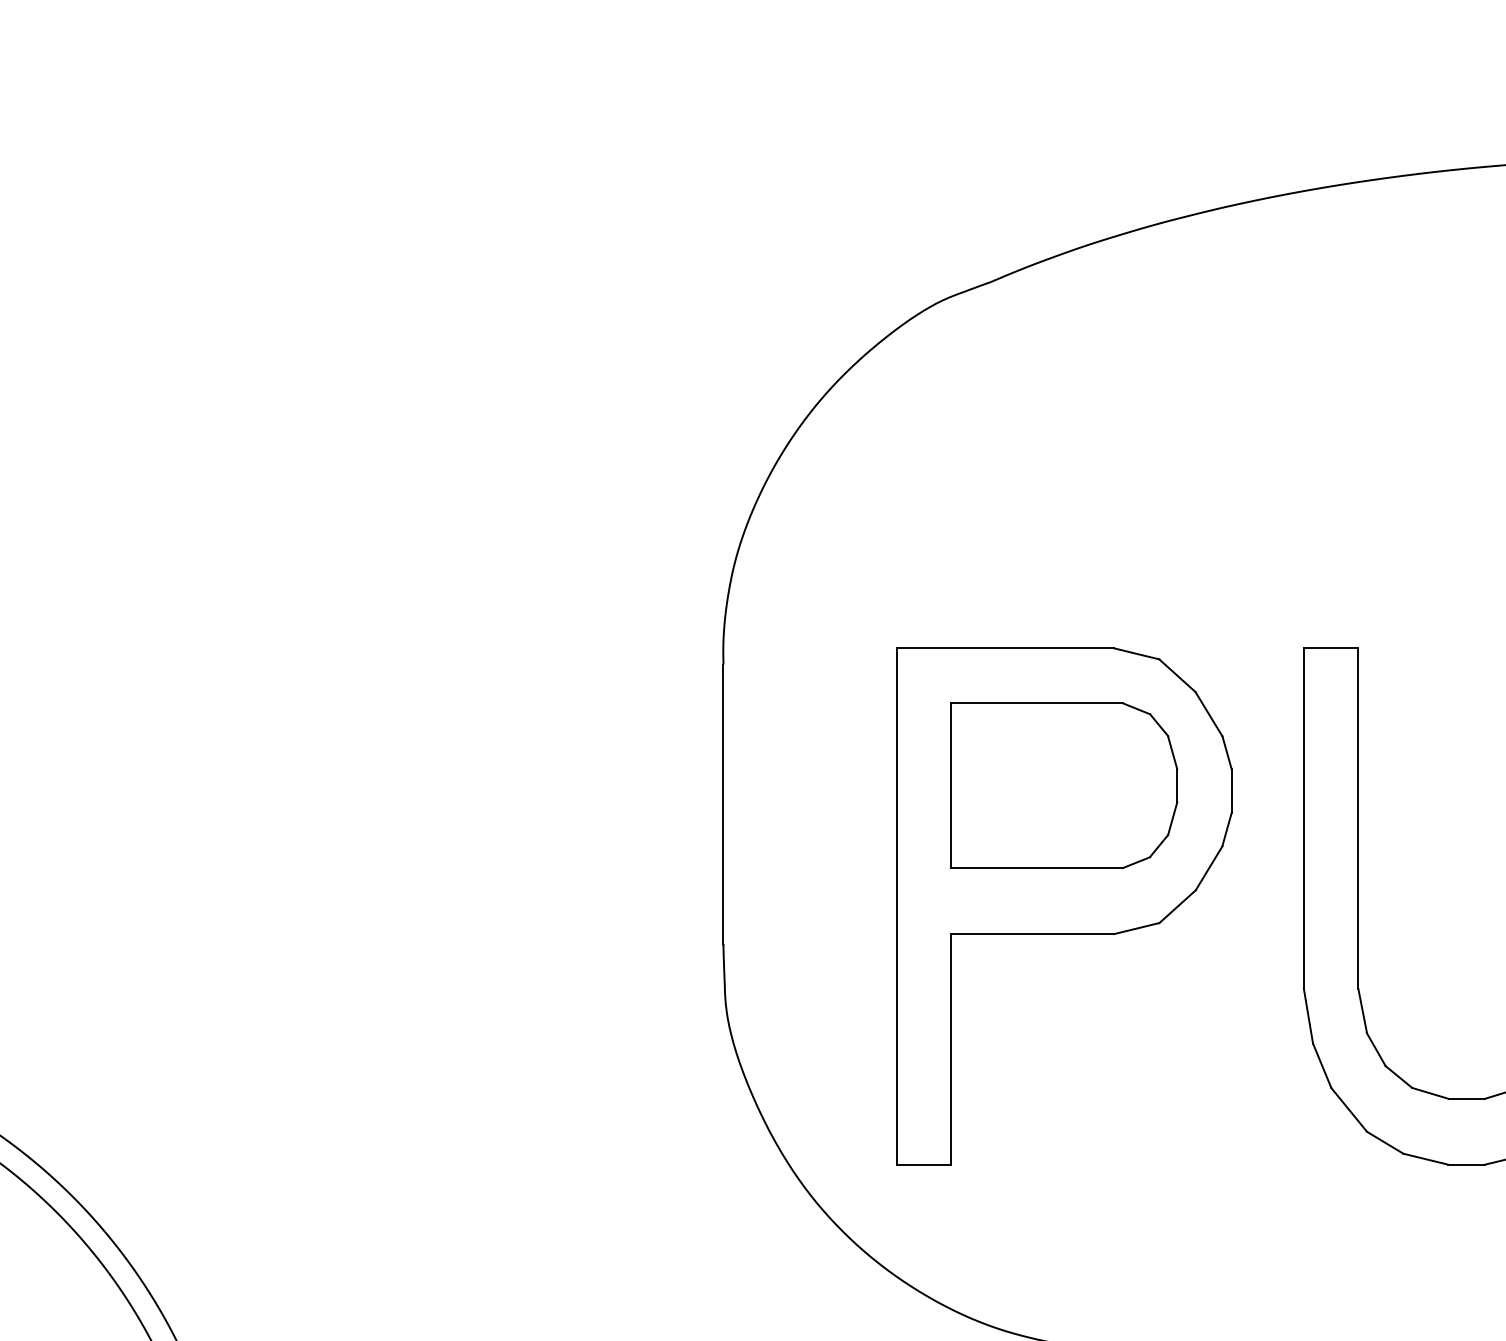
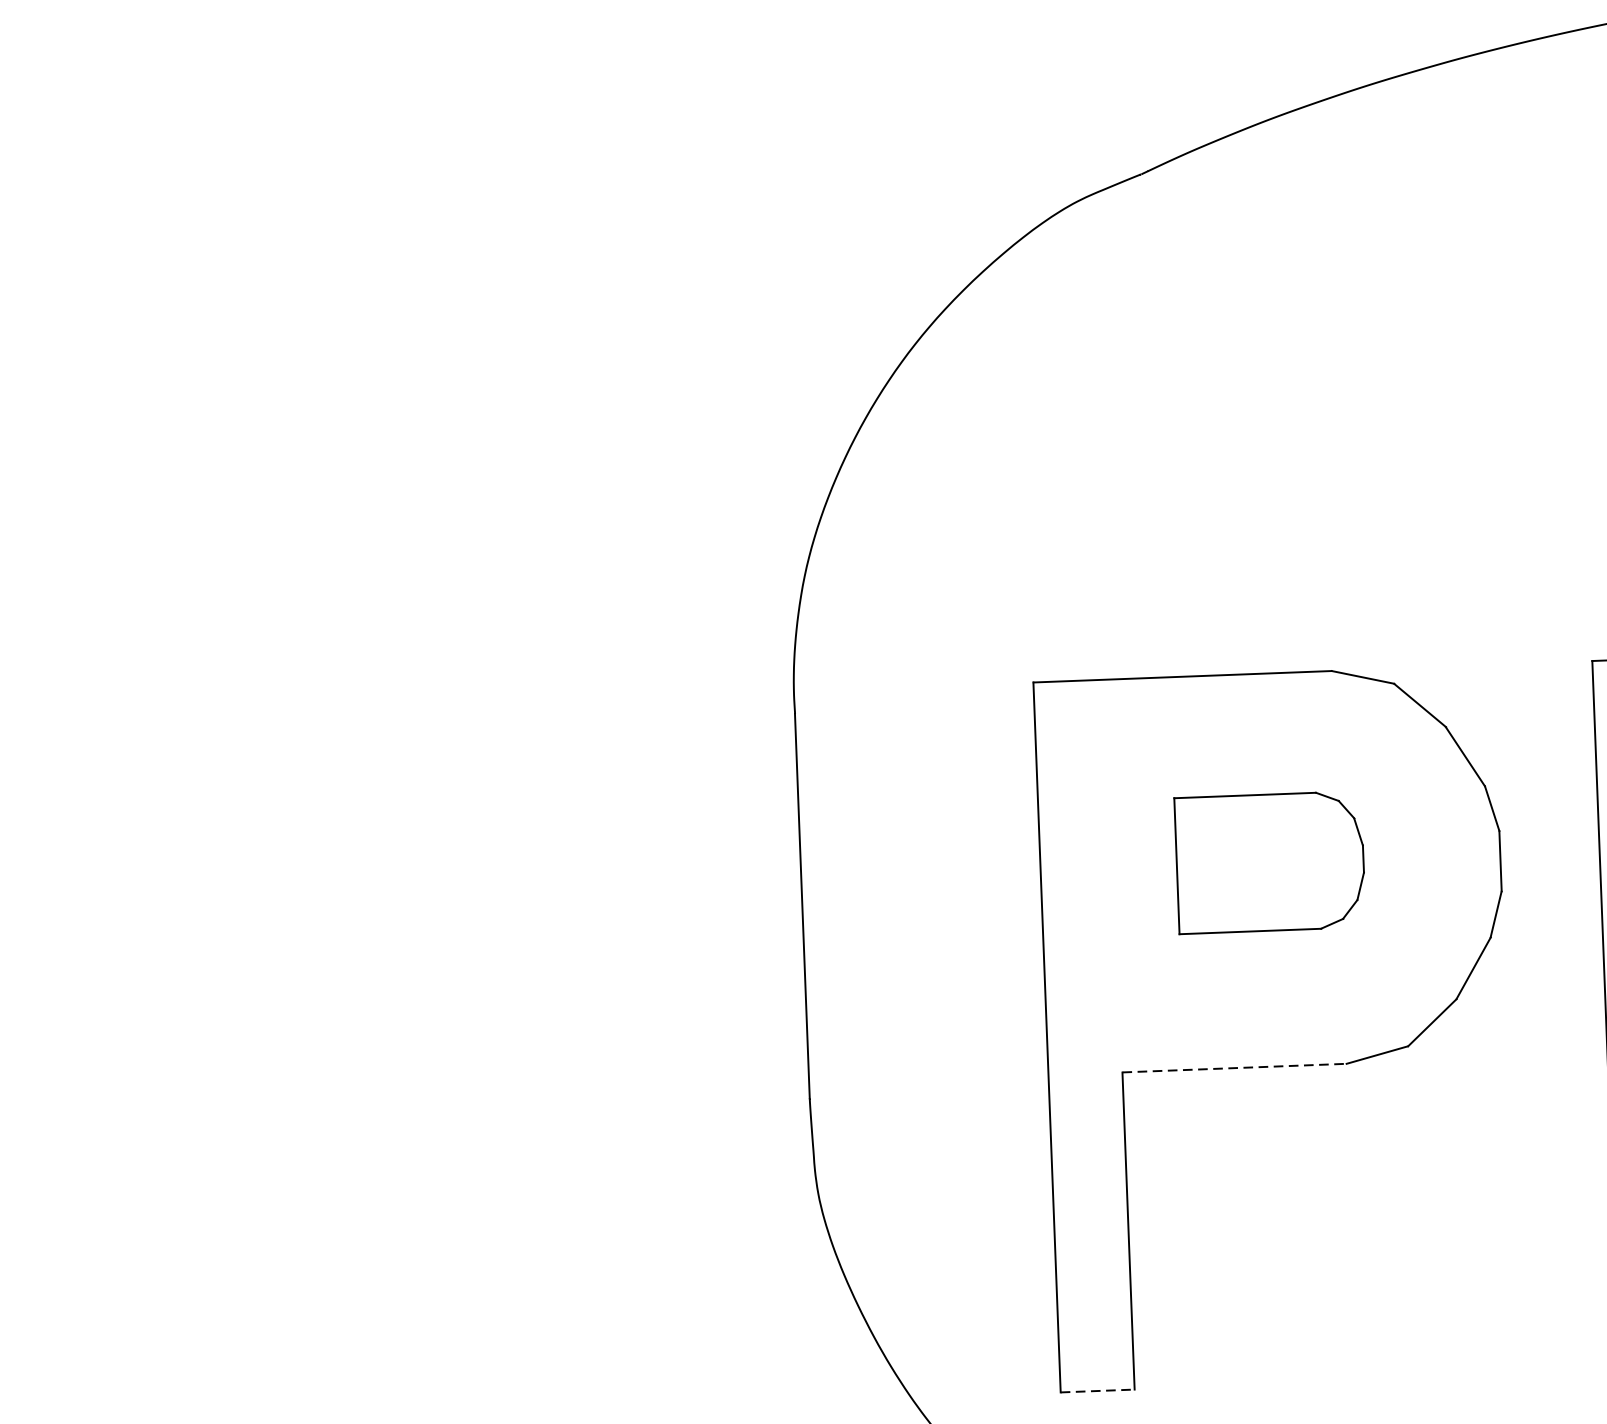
part: (1064, 785) -> (1270, 862), size x0.6
line: (1032, 934) -> (1234, 1068), solid -> dashed
line: (924, 1164) -> (1097, 1390), solid -> dashed

